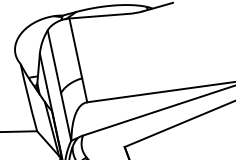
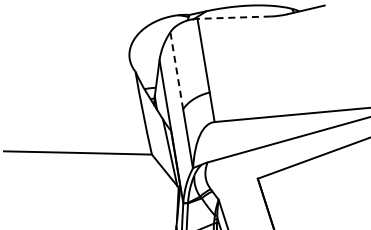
line: (99, 16) -> (234, 17), solid -> dashed
line: (54, 61) -> (176, 70), solid -> dashed

